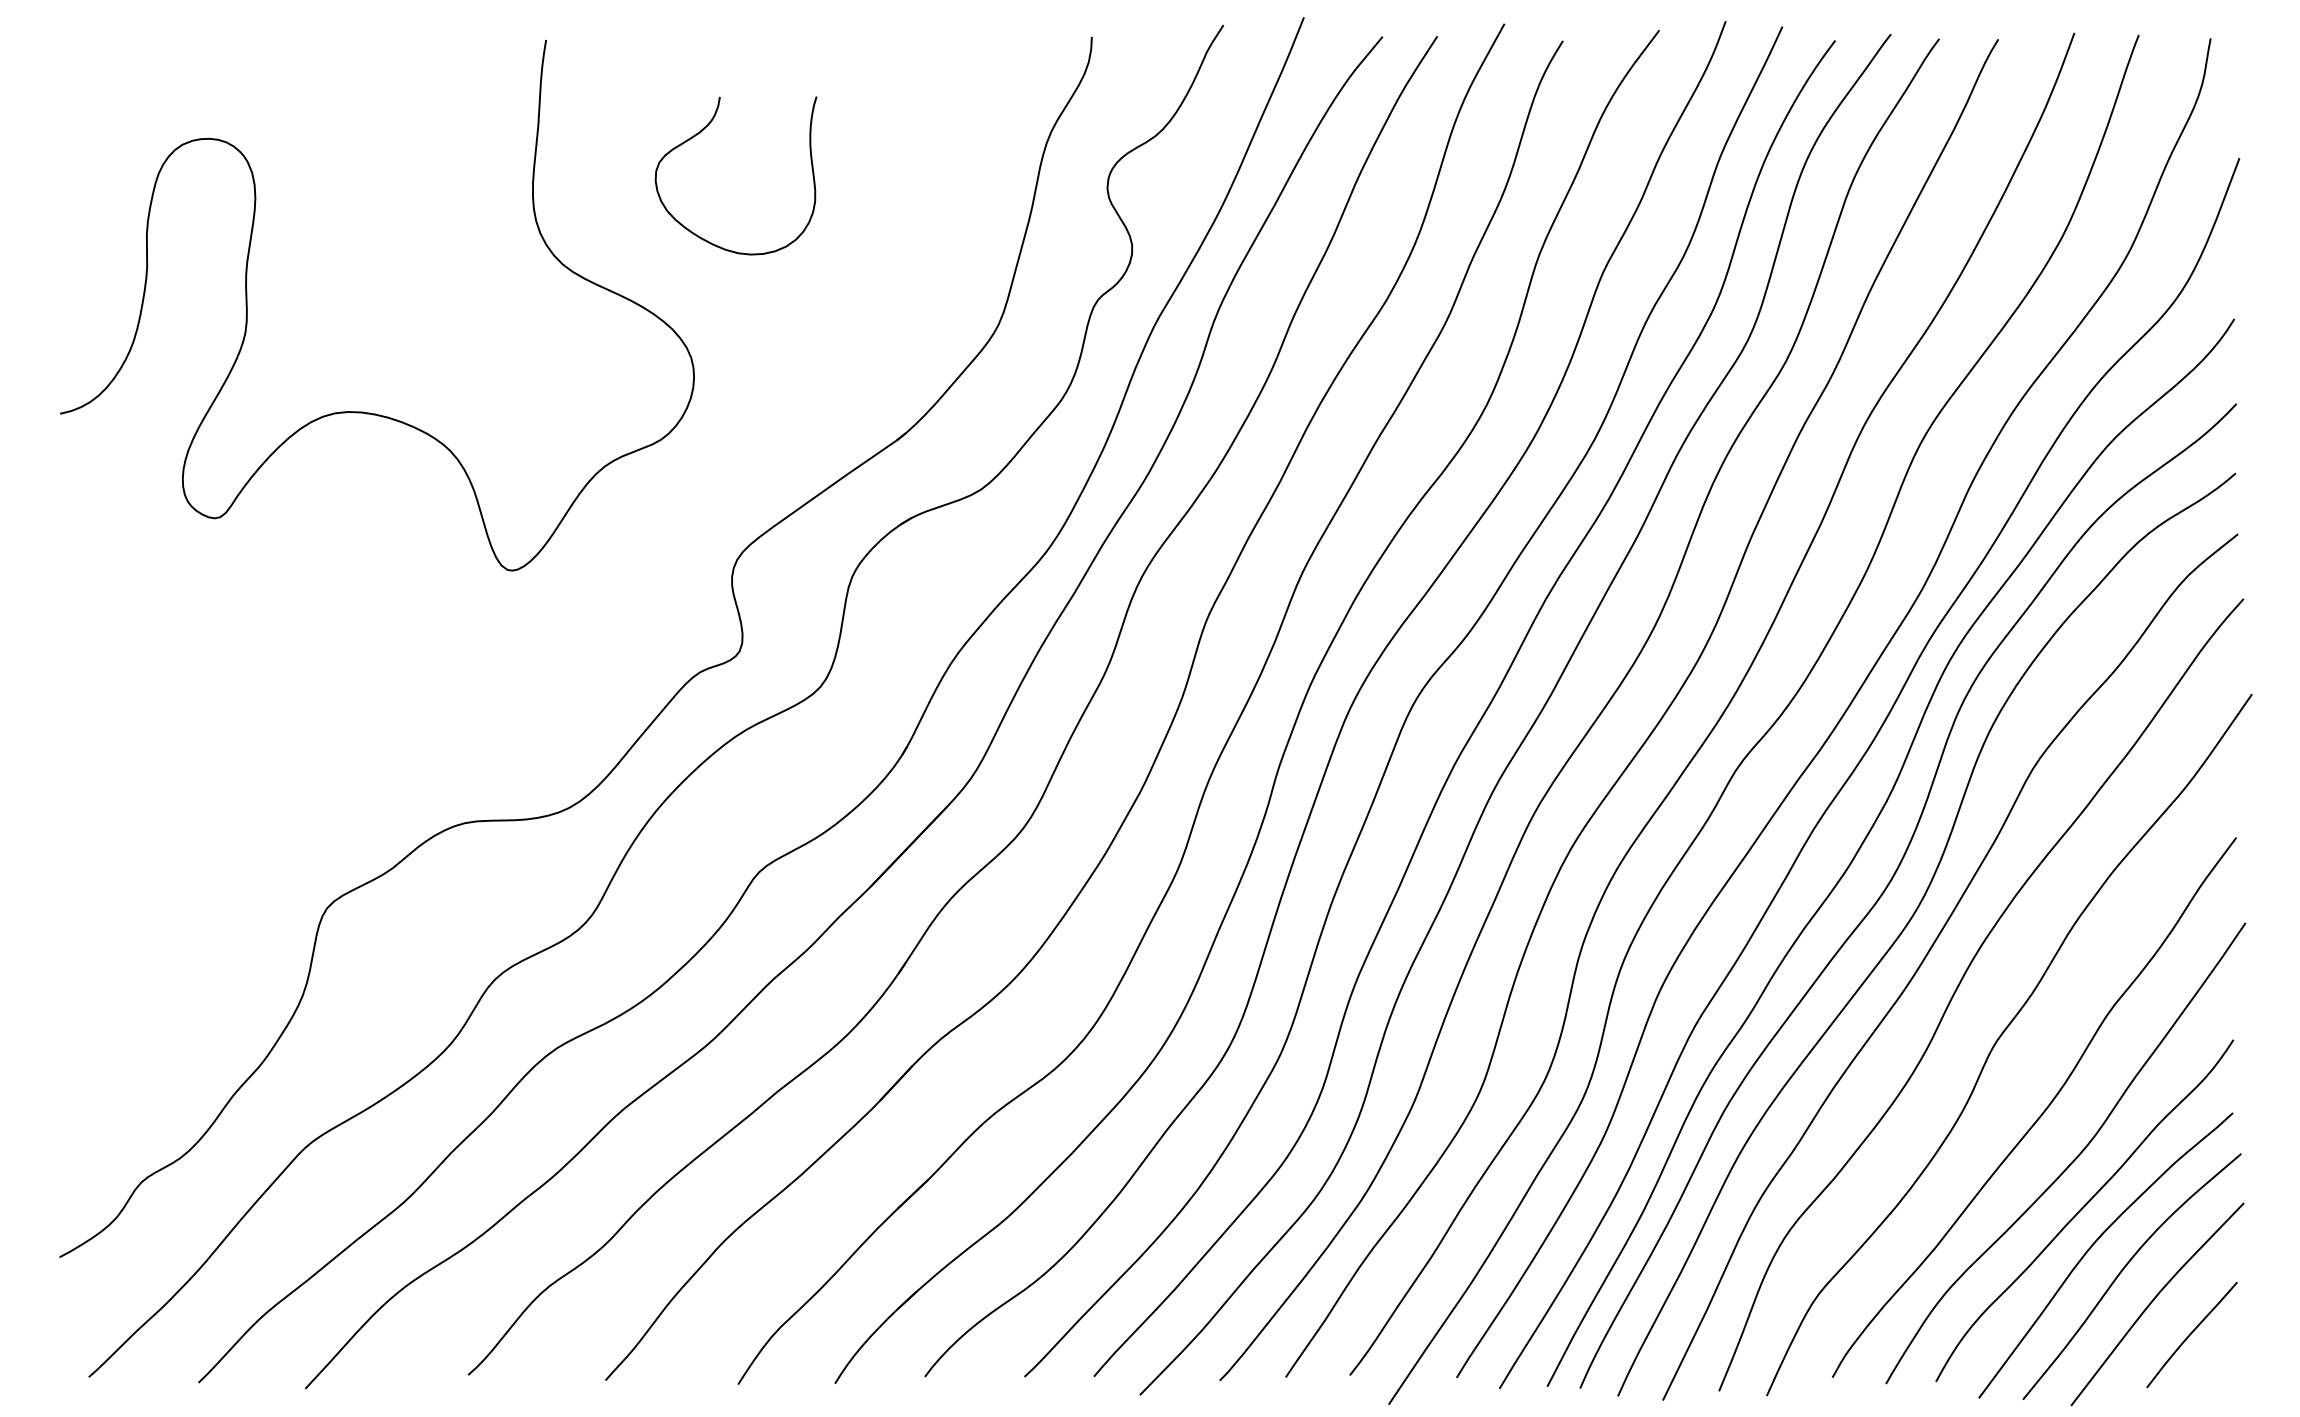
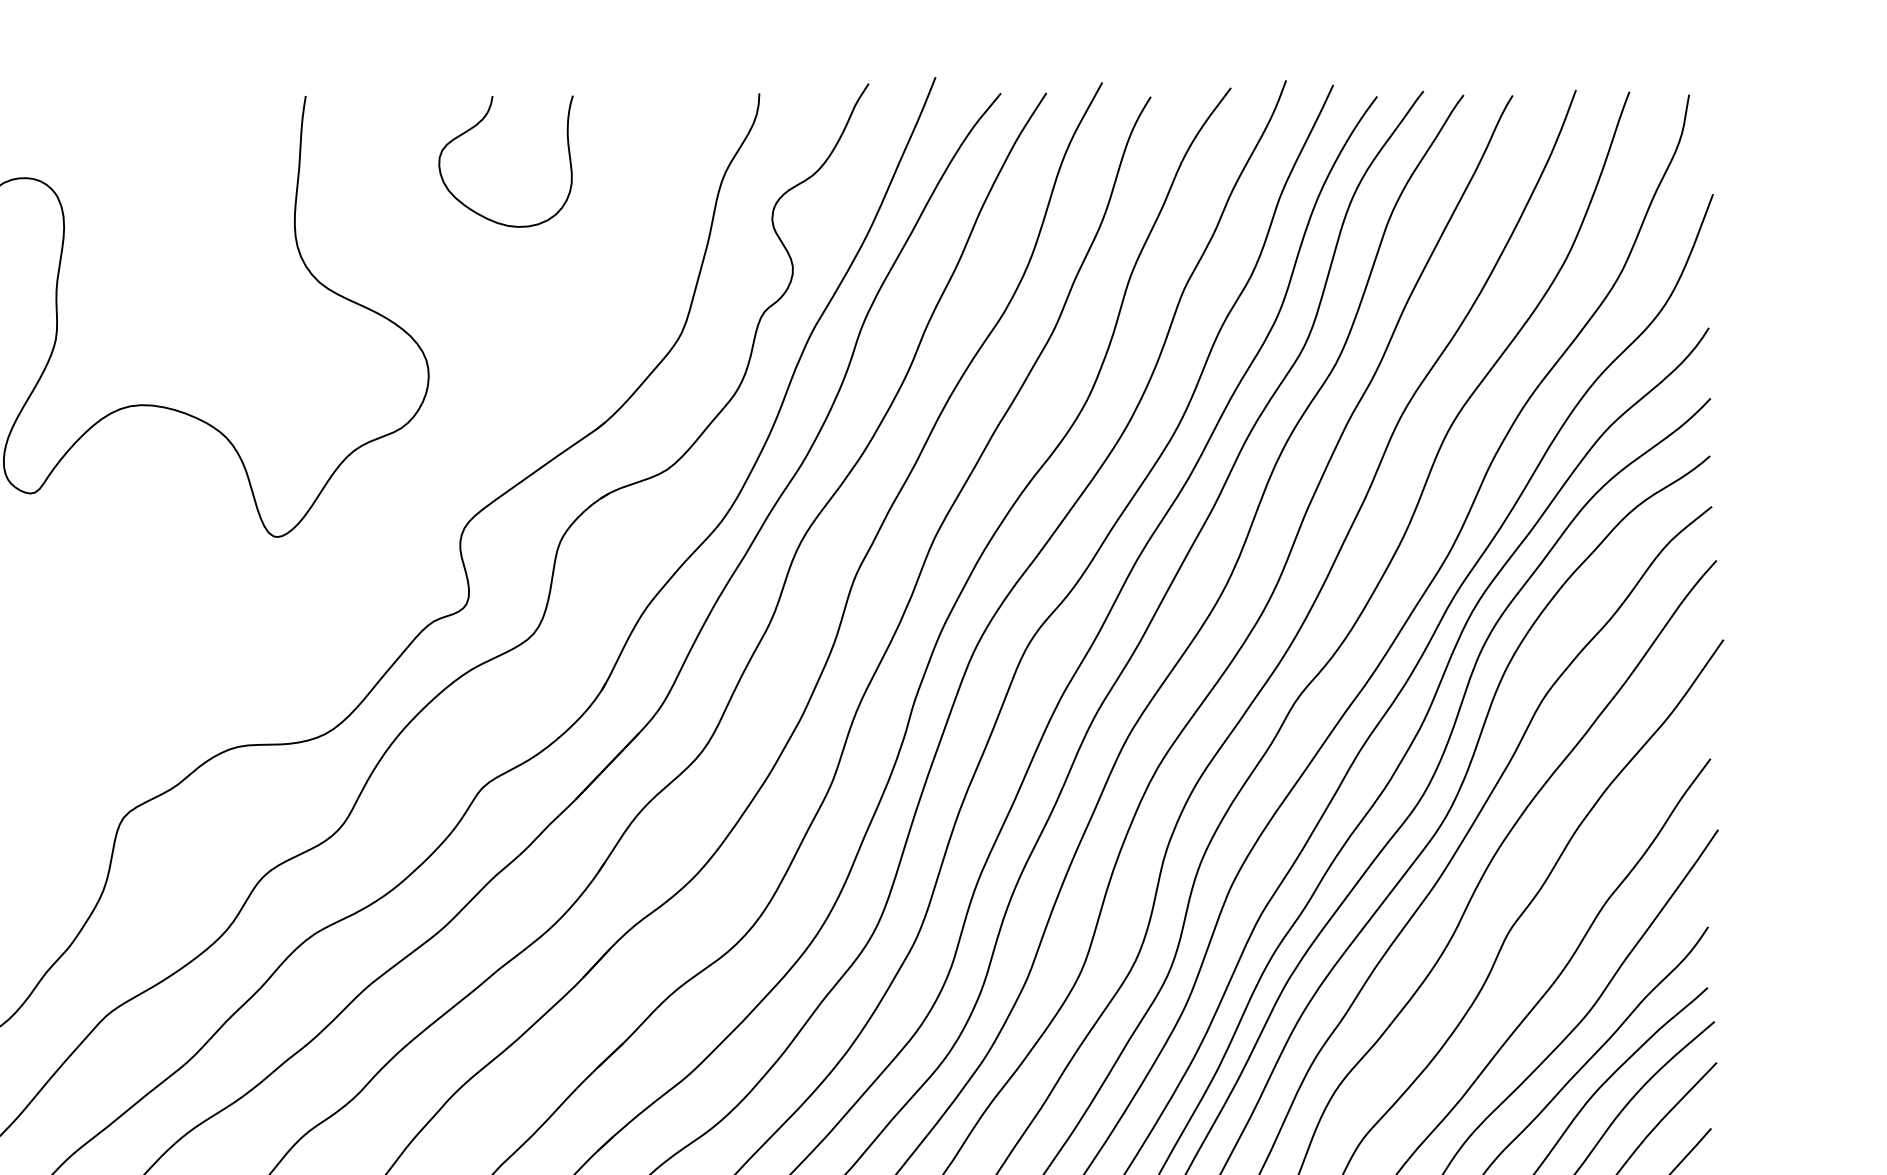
curve: (700, 133) -> (476, 126), moved

